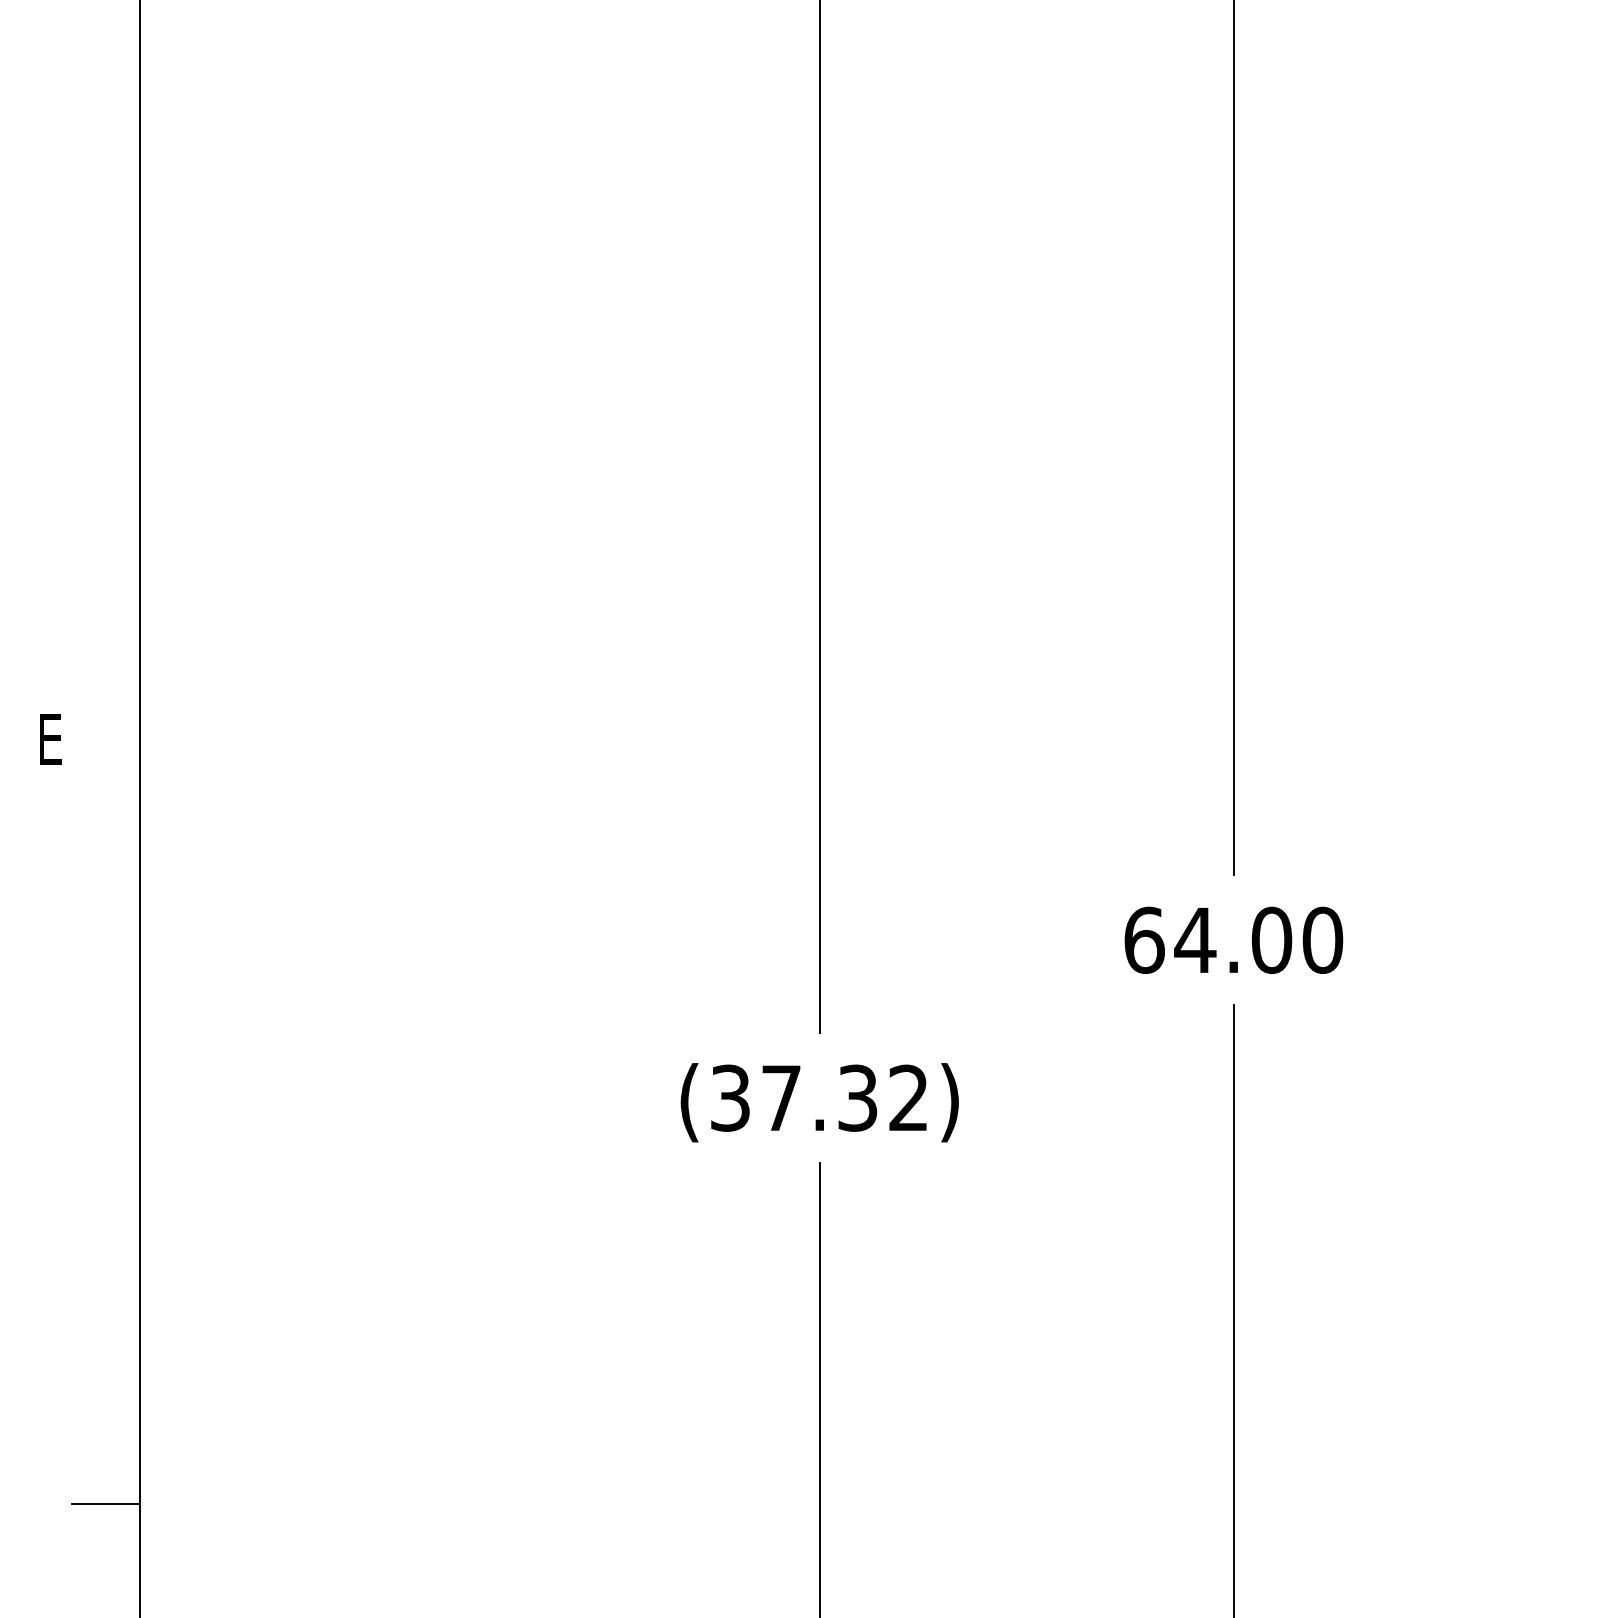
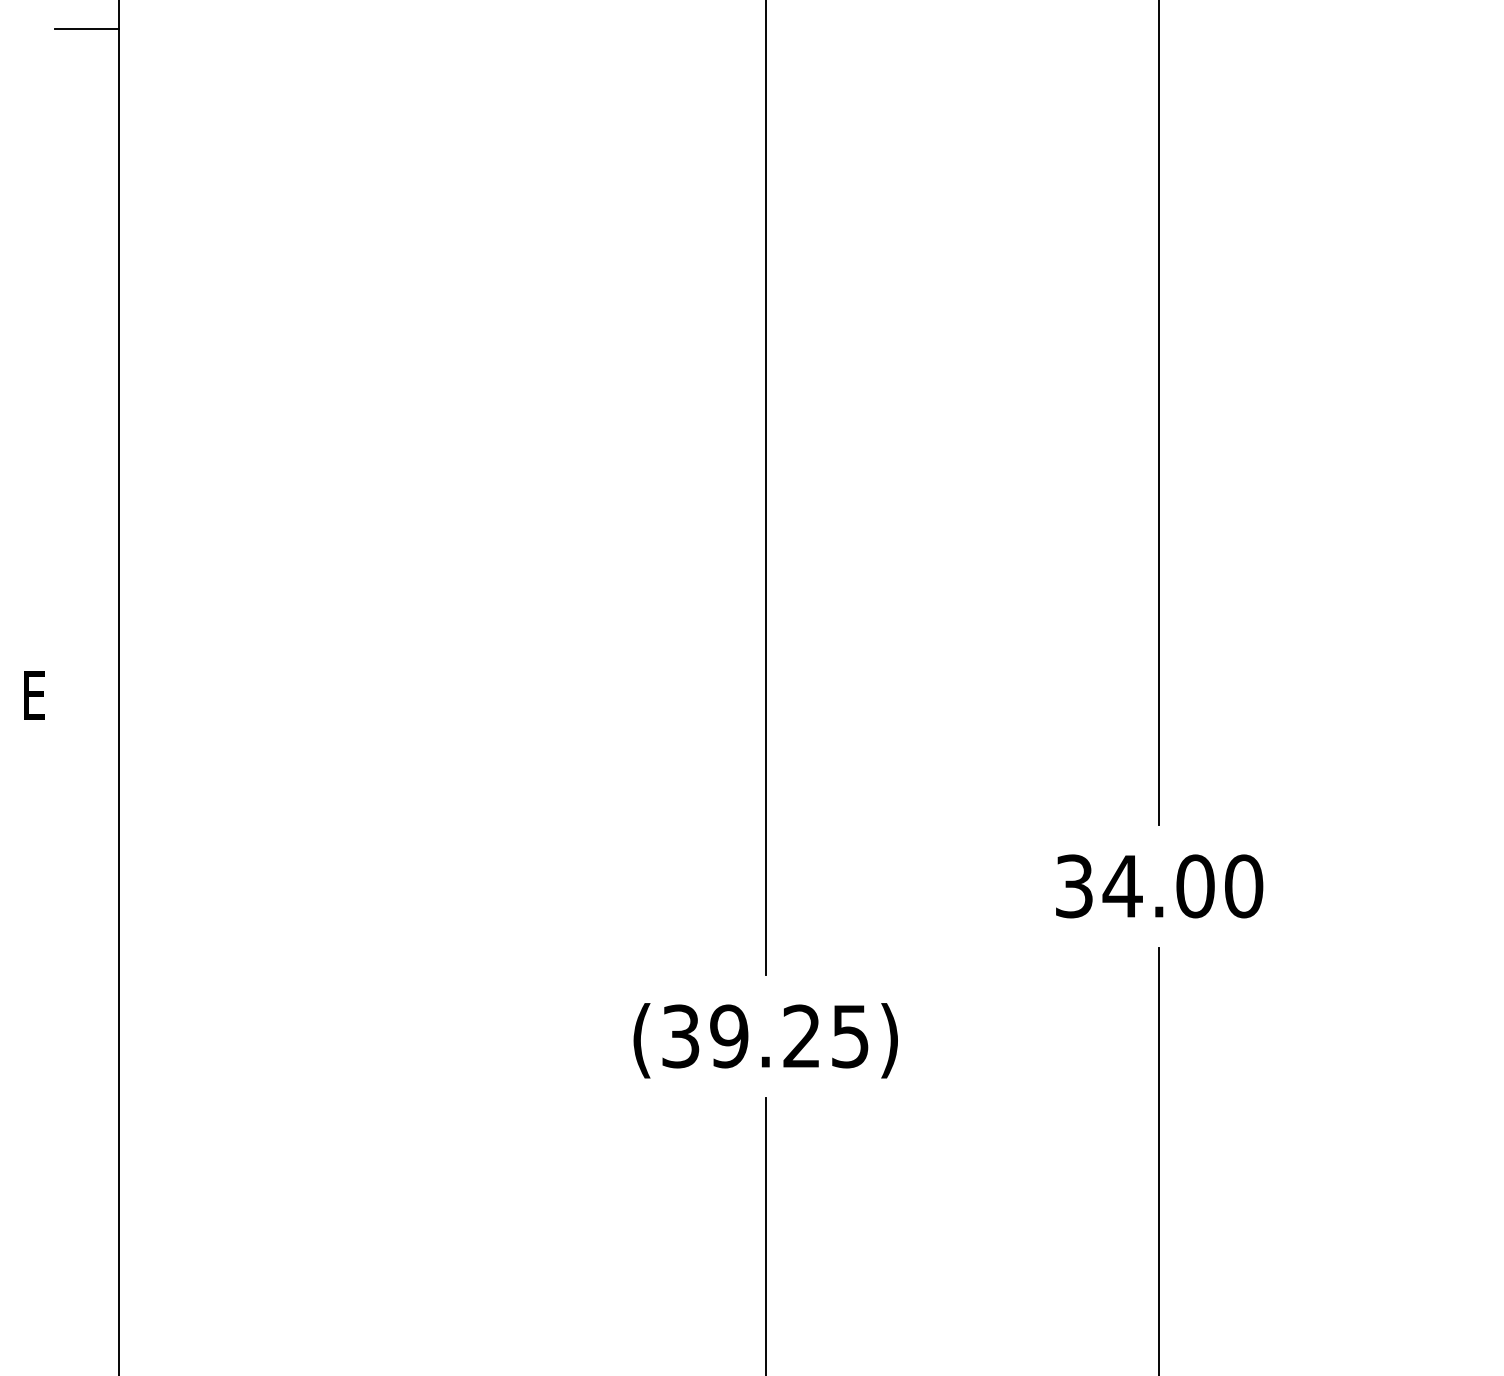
line: (105, 38) -> (86, 29), added
text: (1144, 939) -> (1074, 885), 64.00 -> 34.00
text: (844, 1097) -> (789, 1035), (37.32) -> (39.25)

